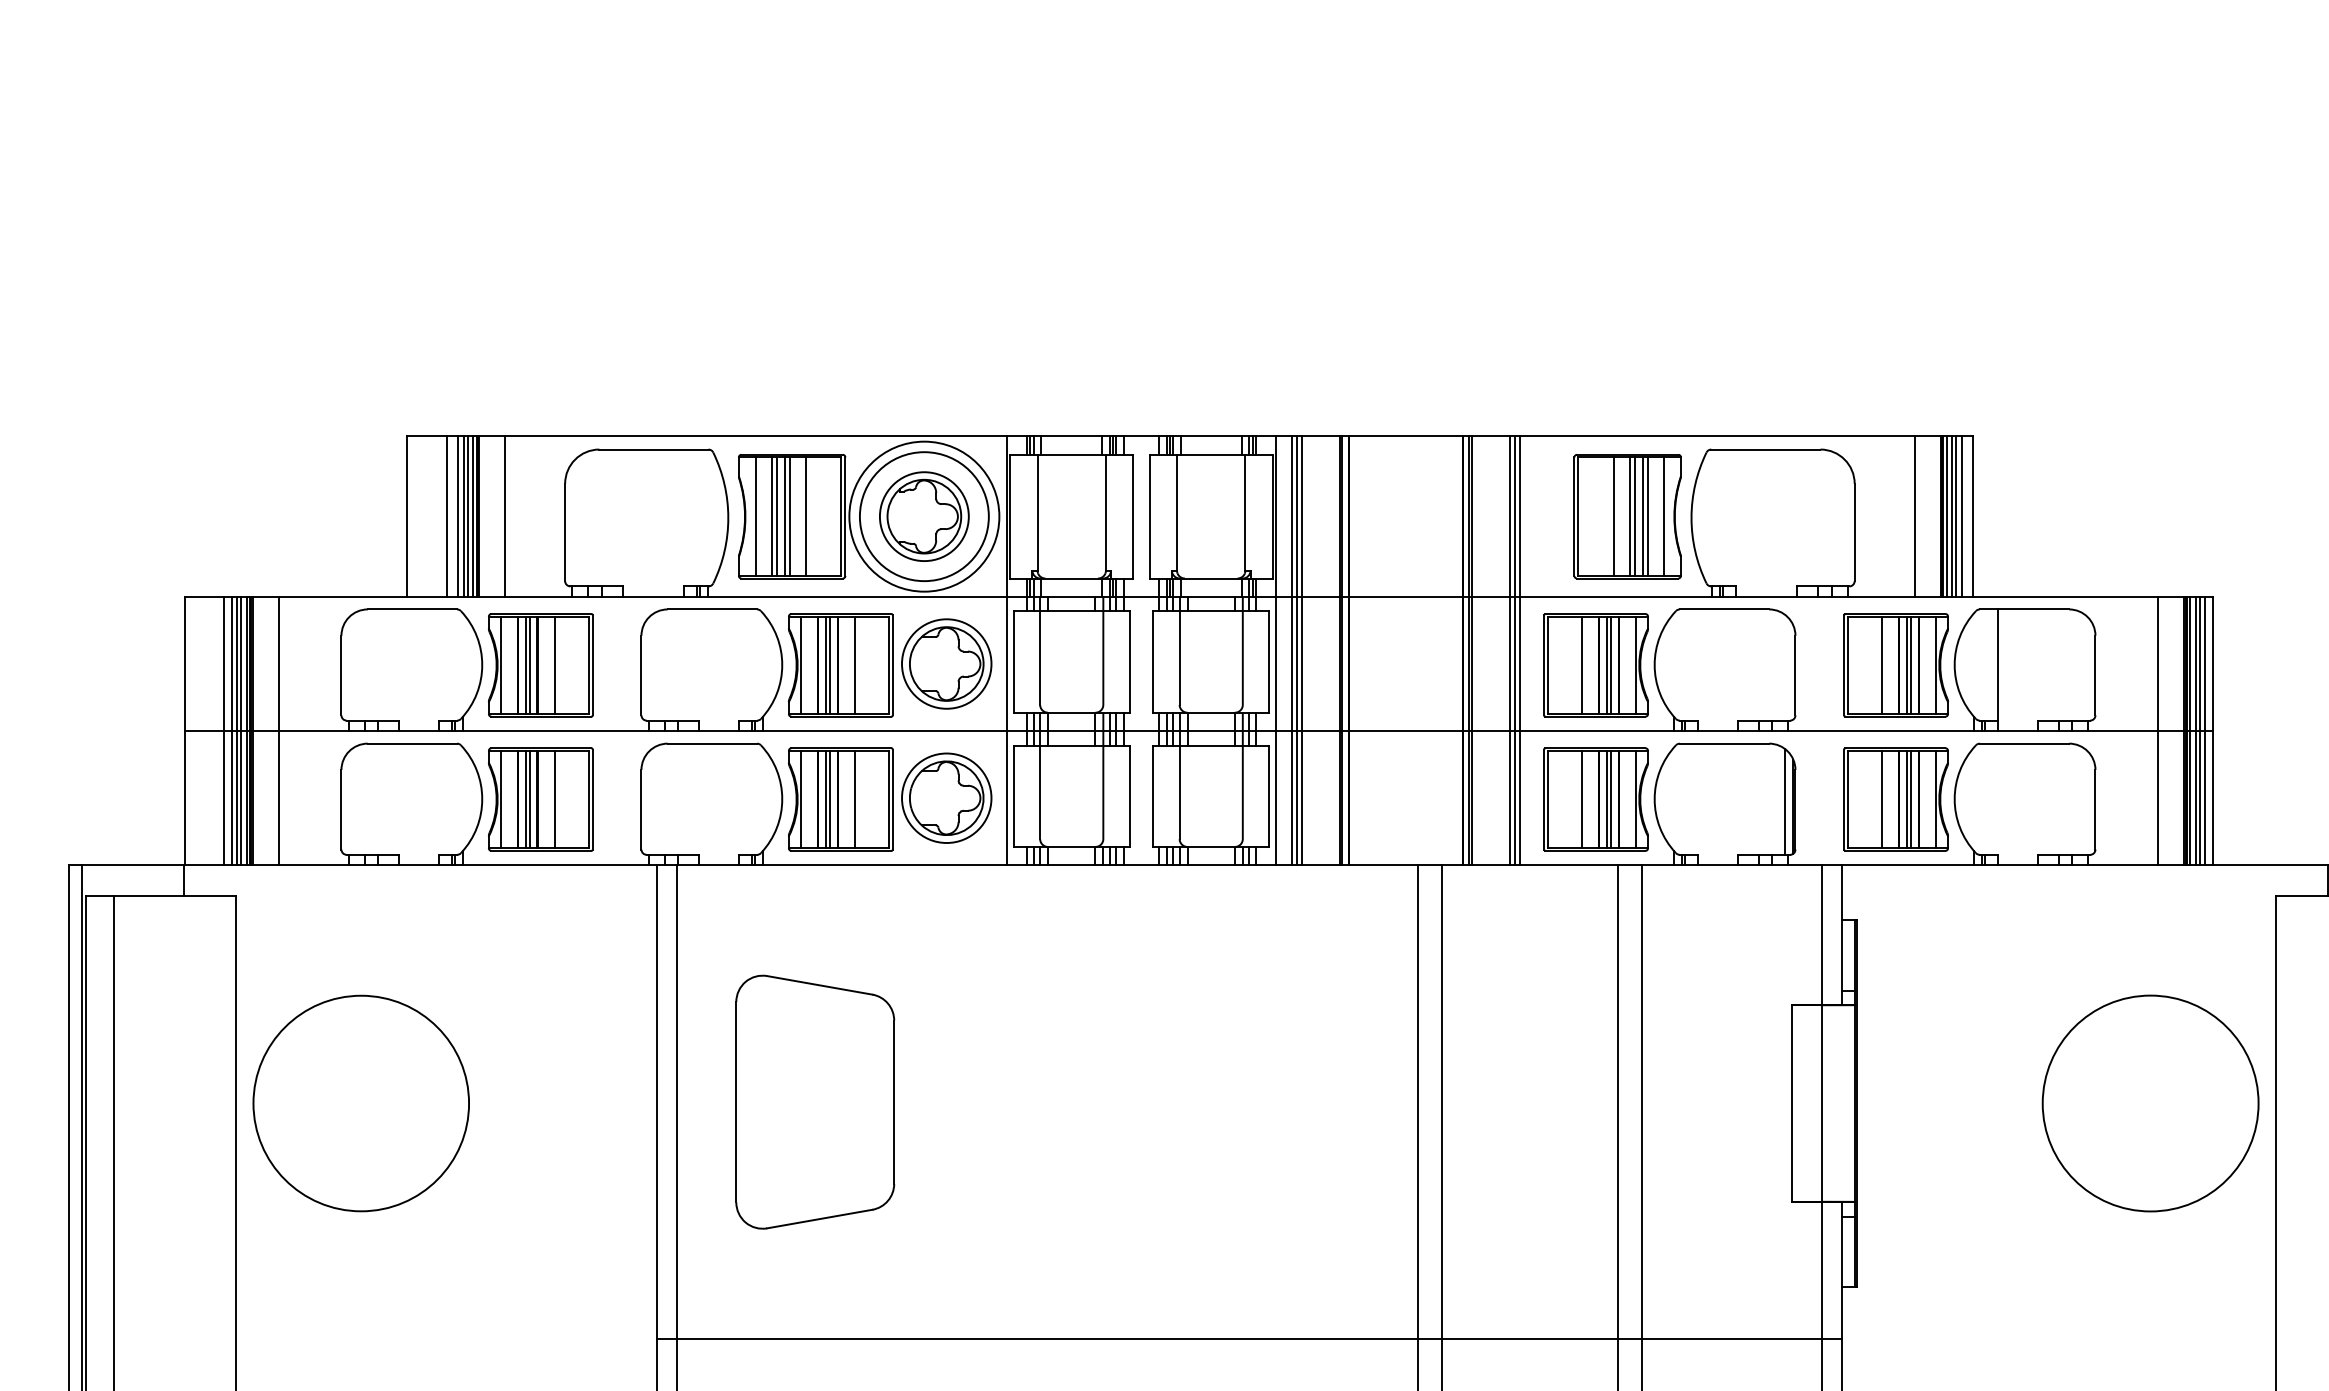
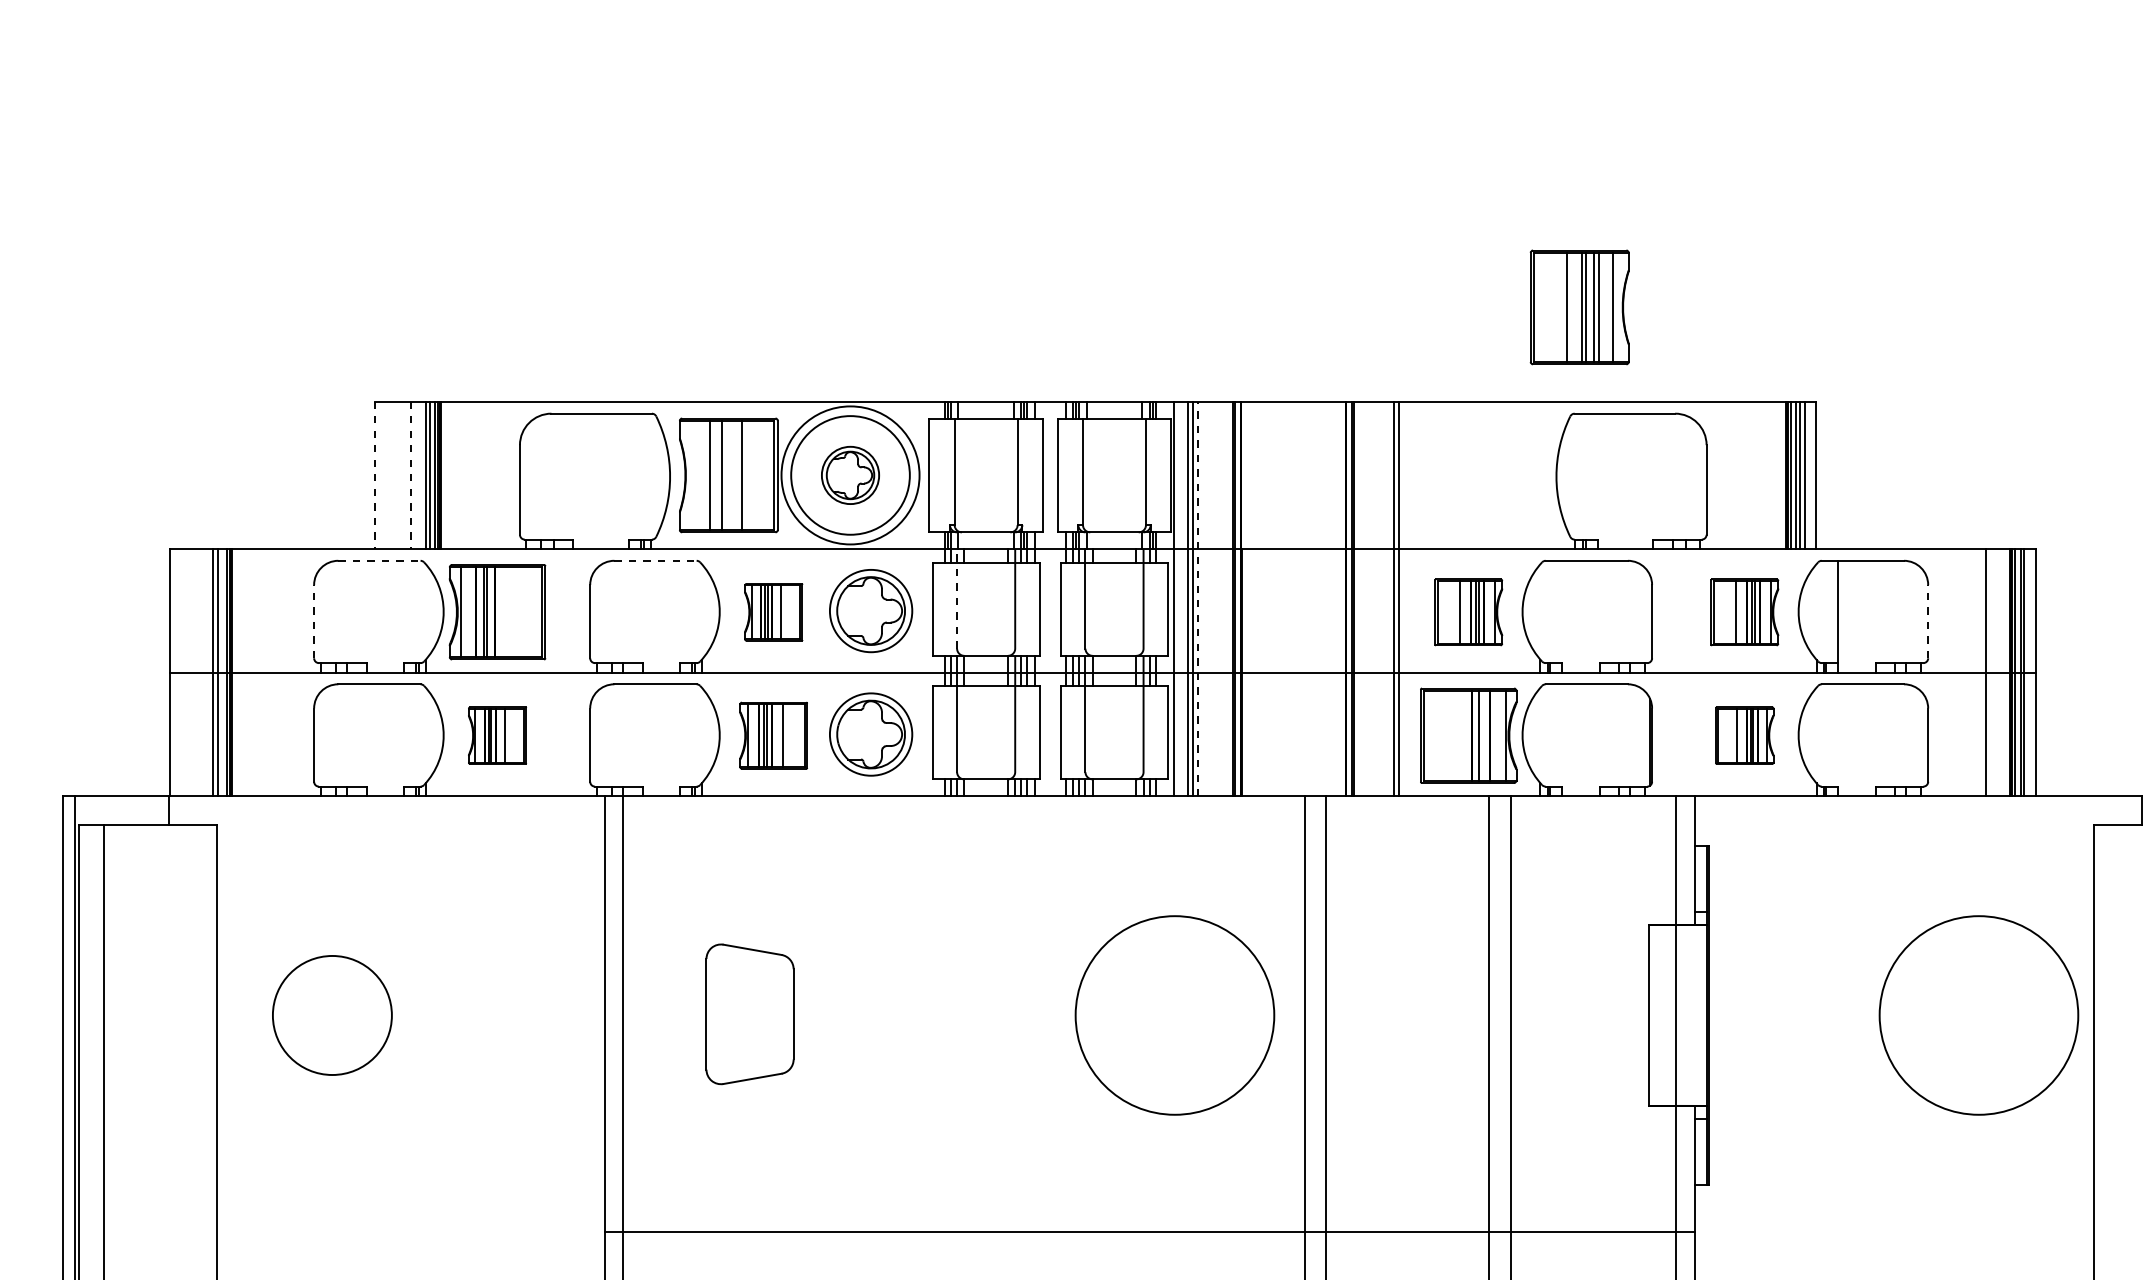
line: (755, 515) -> (695, 474), removed
line: (776, 515) -> (714, 474), removed
line: (790, 515) -> (727, 474), removed
line: (407, 516) -> (374, 475), solid -> dashed
line: (446, 516) -> (410, 475), solid -> dashed
line: (458, 516) -> (421, 475), removed
line: (504, 516) -> (464, 475), removed
part: (924, 516) -> (850, 475), size x0.7
part: (1627, 516) -> (1579, 307), moved
line: (1914, 516) -> (1761, 475), removed
line: (412, 609) -> (379, 560), solid -> dashed
line: (713, 609) -> (656, 560), solid -> dashed
line: (1006, 650) -> (926, 598), removed
line: (1302, 650) -> (1198, 598), solid -> dashed
line: (1510, 650) -> (1389, 598), removed
line: (1040, 651) -> (957, 599), solid -> dashed
line: (554, 665) -> (510, 612), removed
part: (840, 665) -> (773, 612), size x0.6
part: (1595, 665) -> (1468, 612), size x0.7
part: (1895, 665) -> (1744, 612), size x0.7
line: (341, 675) -> (314, 621), solid -> dashed
line: (2095, 675) -> (1928, 621), solid -> dashed
line: (224, 730) -> (206, 672), removed
line: (240, 730) -> (221, 672), removed
line: (278, 730) -> (256, 672), removed
line: (2205, 730) -> (2029, 672), removed
part: (540, 799) -> (497, 735), size x0.6
part: (840, 799) -> (773, 735), size x0.7
line: (1582, 799) -> (1456, 735), removed
line: (1611, 799) -> (1482, 735), removed
part: (1895, 799) -> (1744, 735), size x0.6
line: (1785, 801) -> (1642, 737), removed
part: (814, 1102) -> (749, 1014), size x0.6
circle: (361, 1103) -> (332, 1015), size x0.6
circle: (1276, 1103) -> (1174, 1015), added

